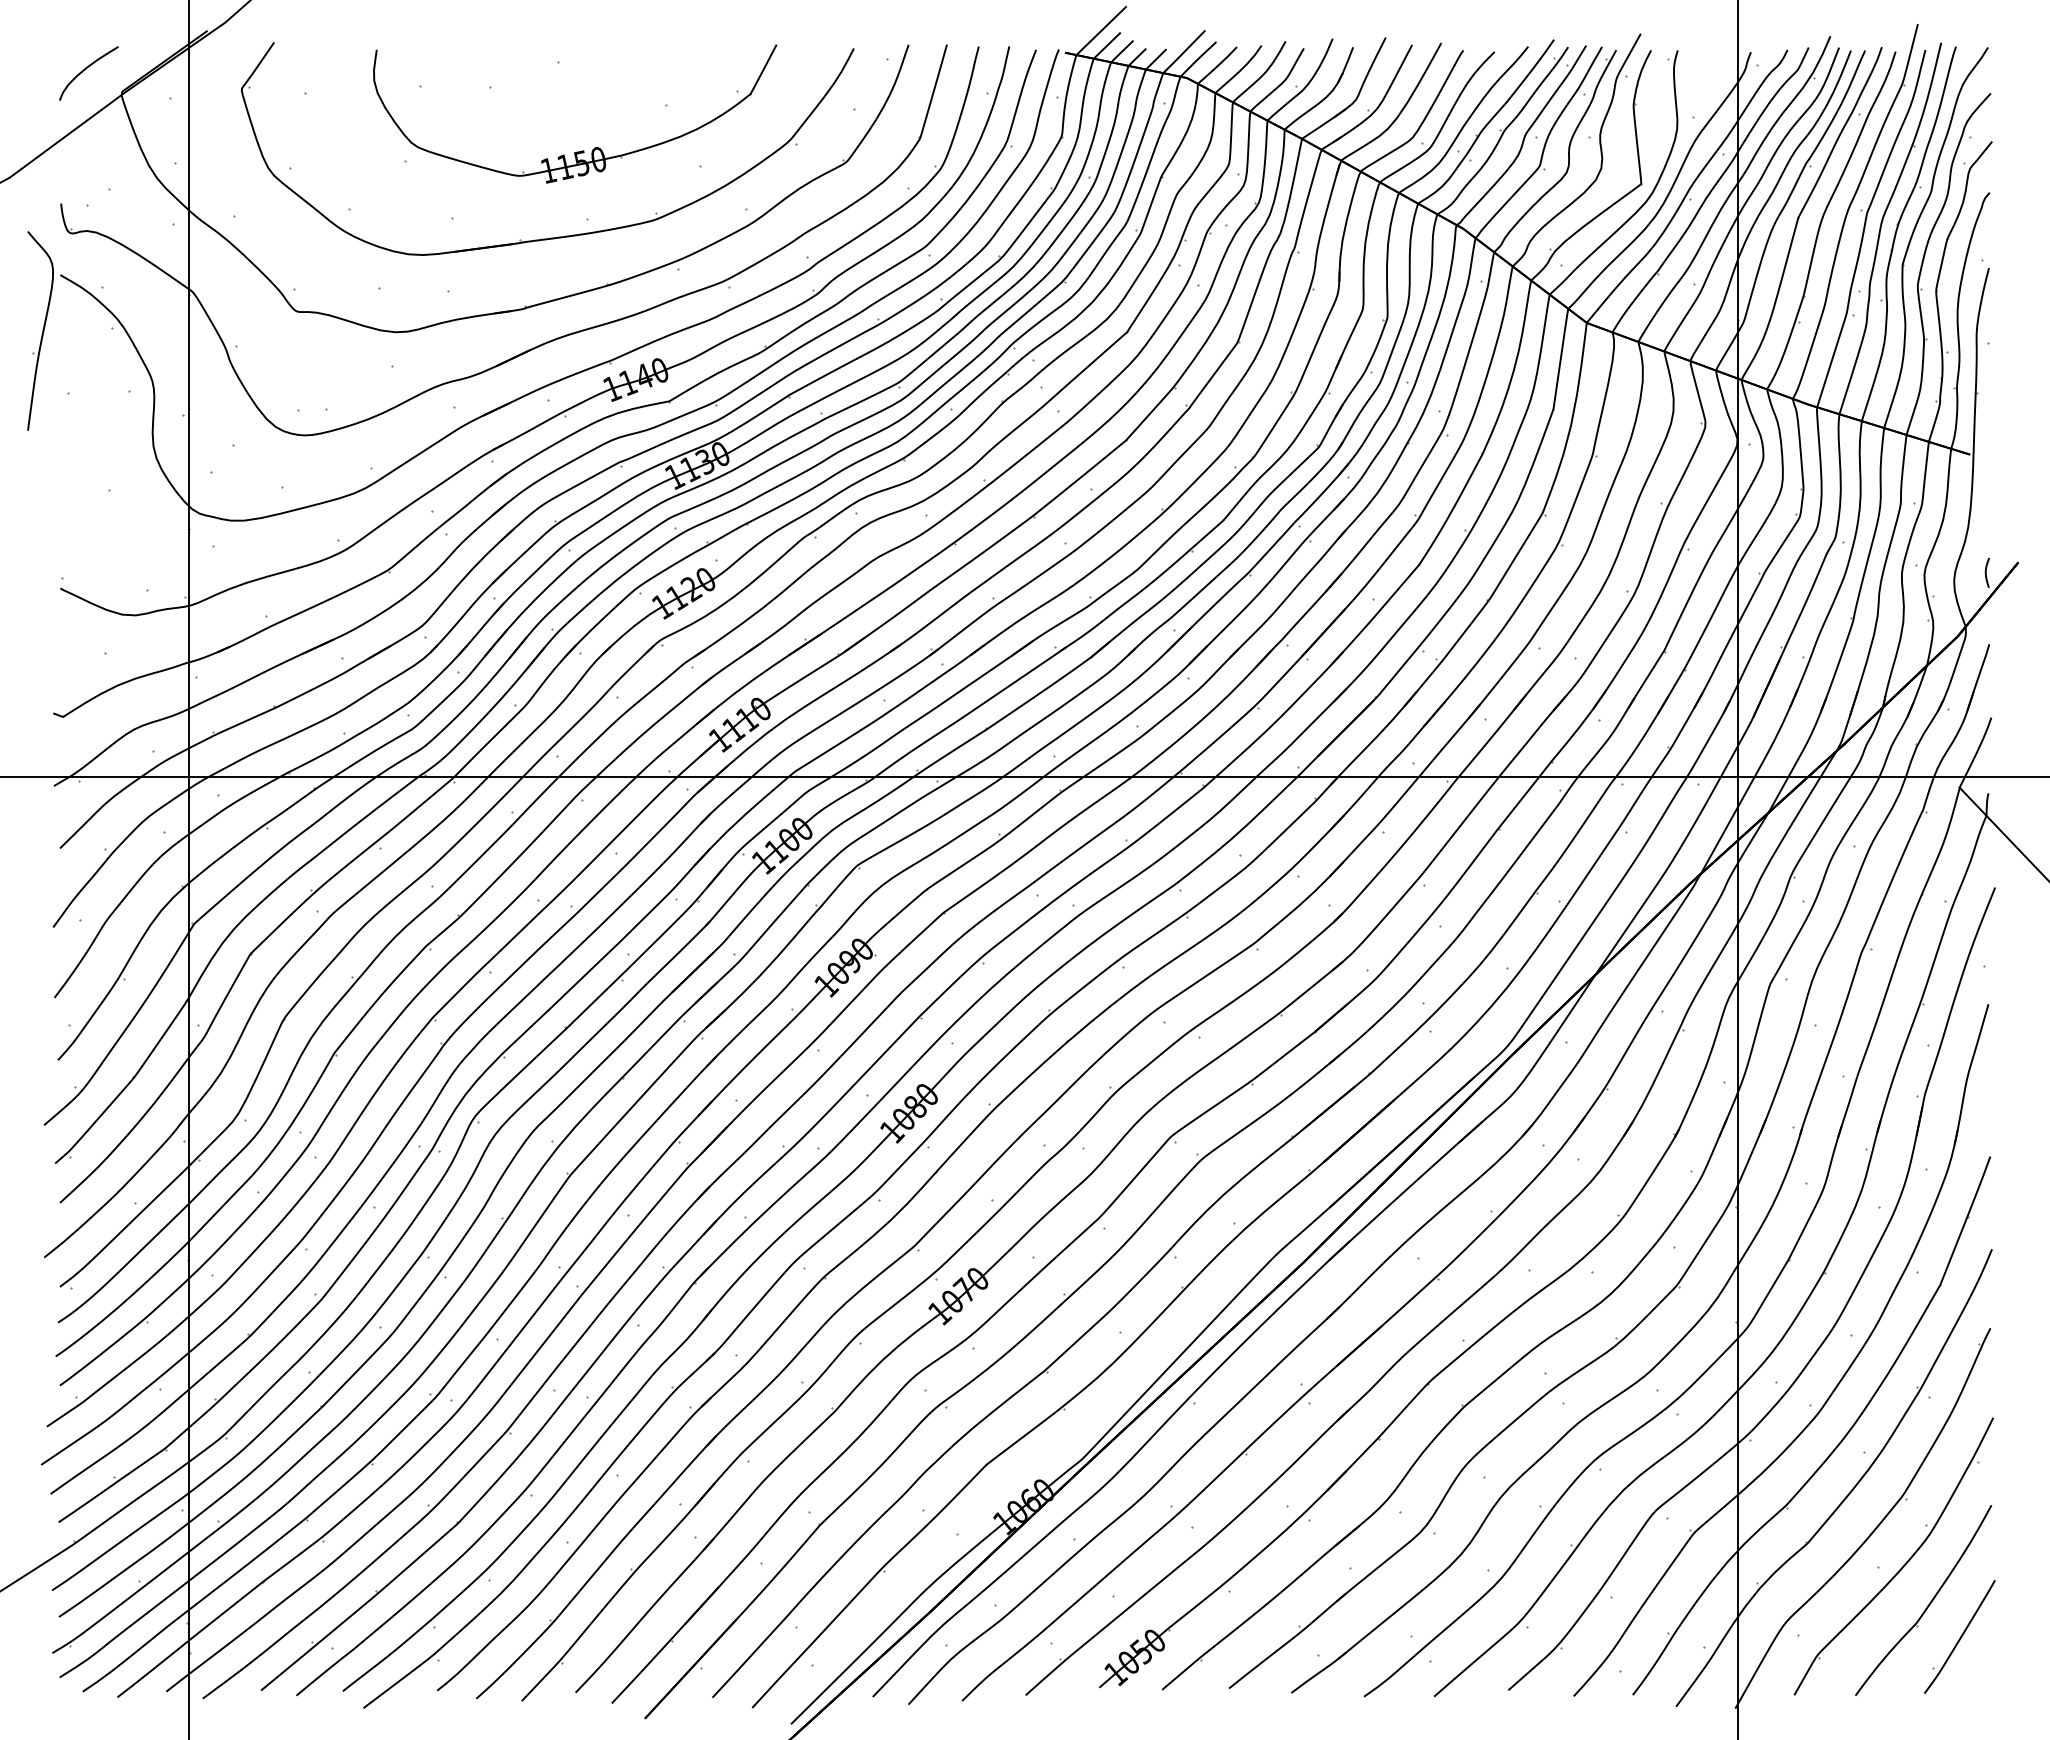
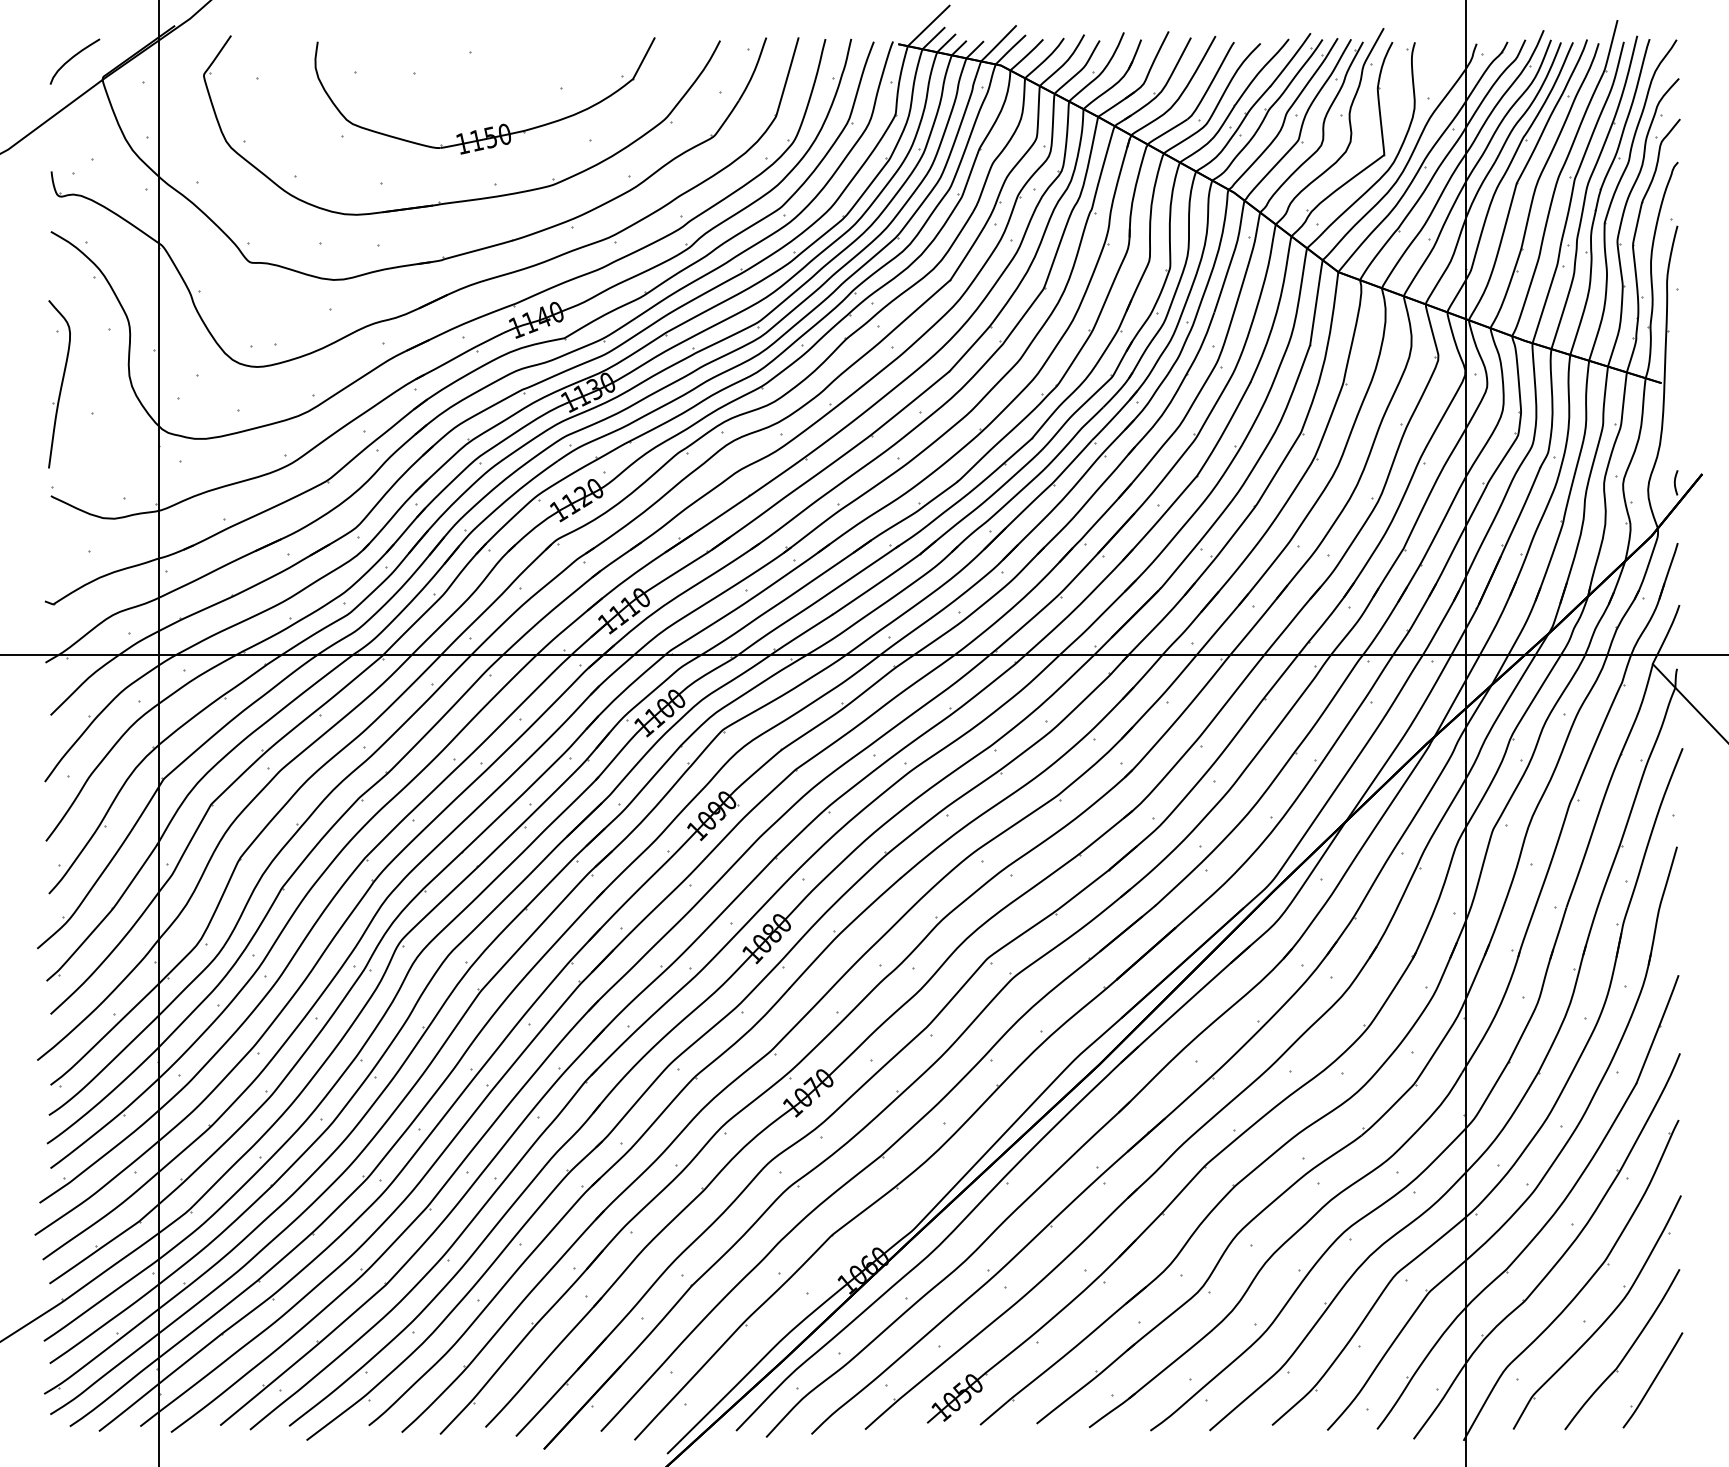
part: (40, 330) -> (59, 383), moved

